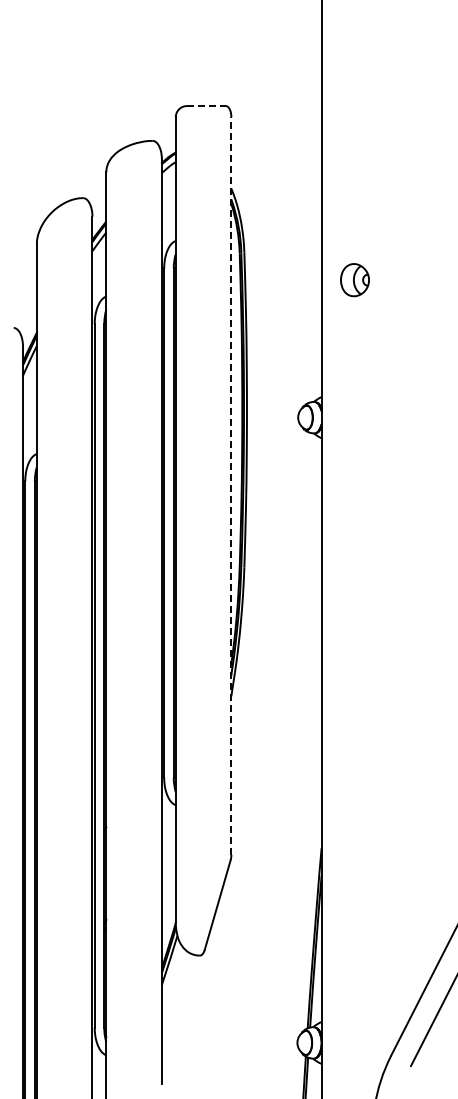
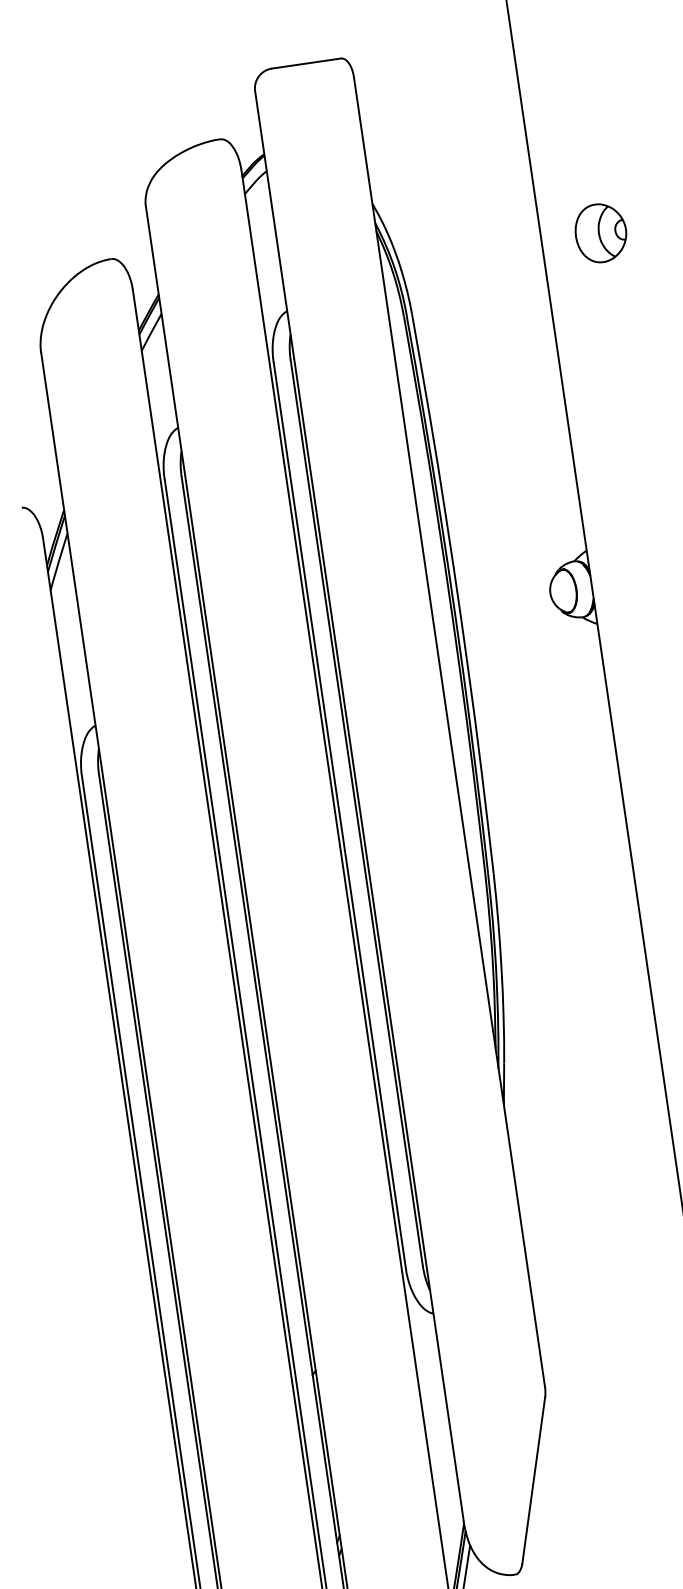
line: (206, 106) -> (306, 64), dashed -> solid
part: (354, 280) -> (600, 233), moved
line: (231, 485) -> (449, 731), dashed -> solid

